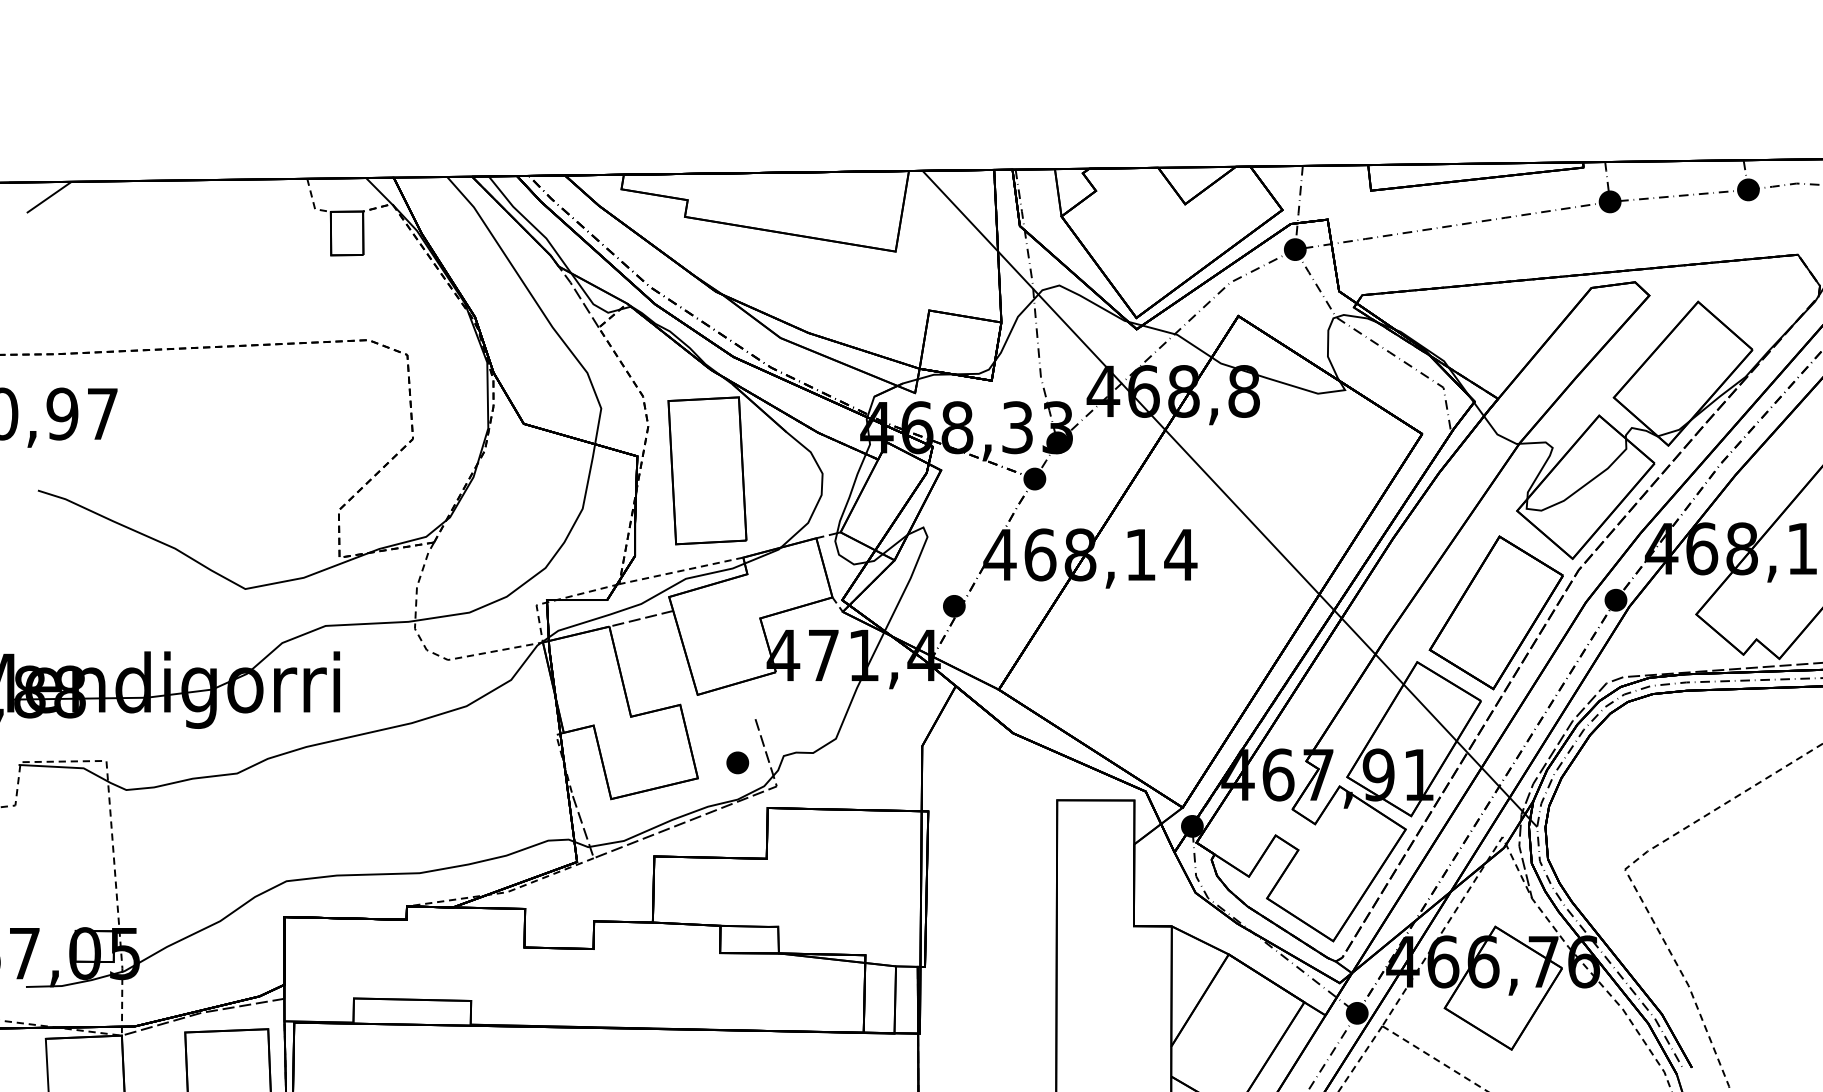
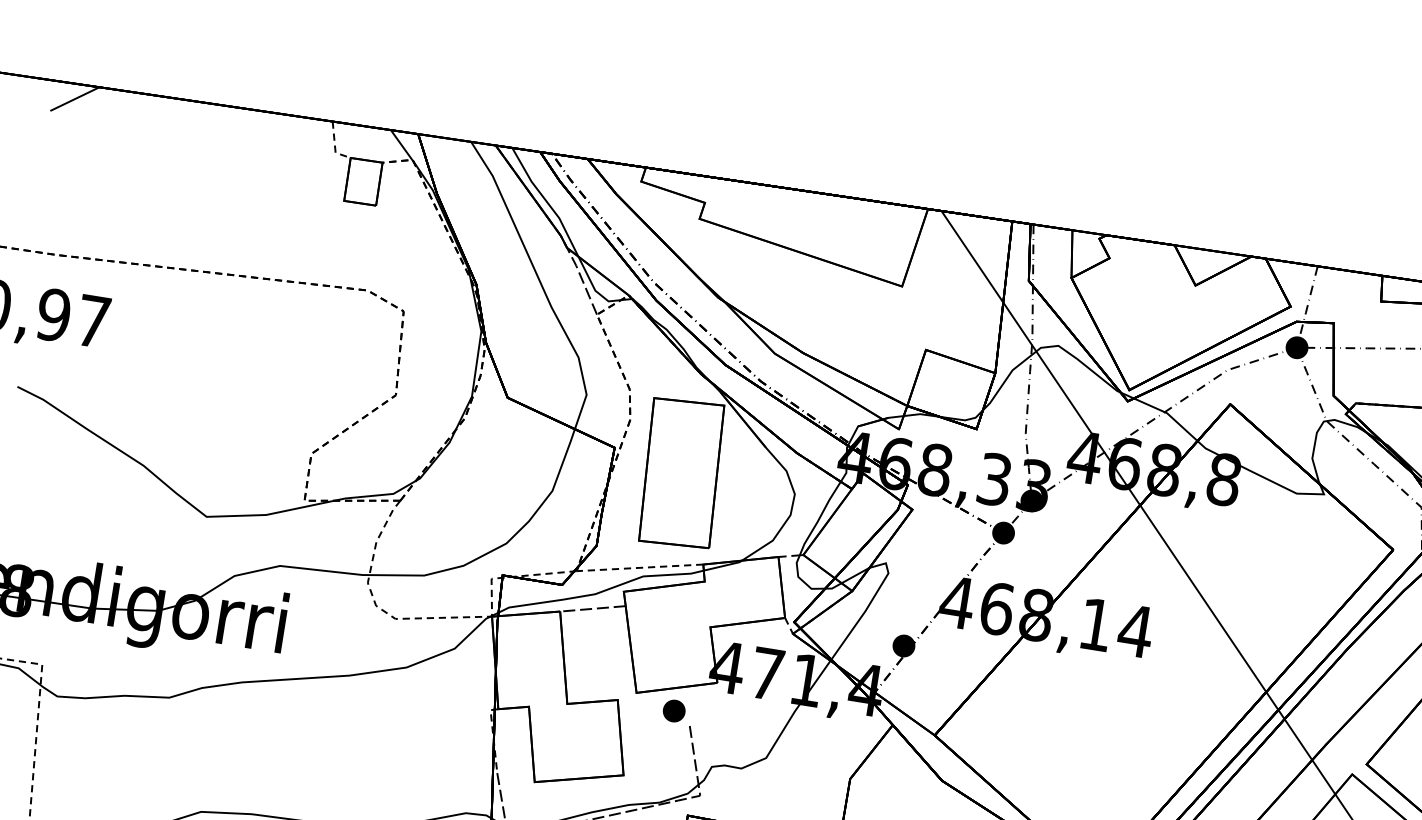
part: (737, 762) -> (674, 710), moved

